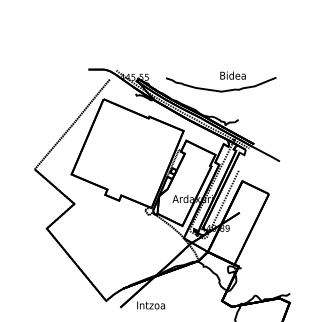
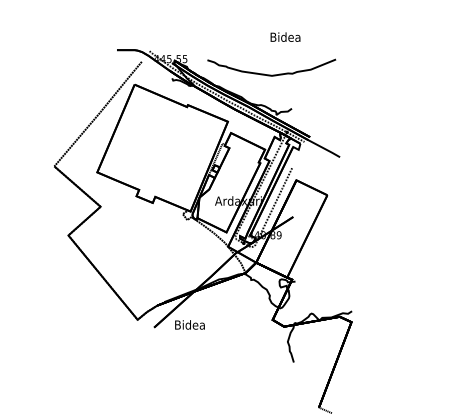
text: (233, 75) -> (285, 36), moved
text: (150, 304) -> (189, 324), Intzoa -> Bidea

